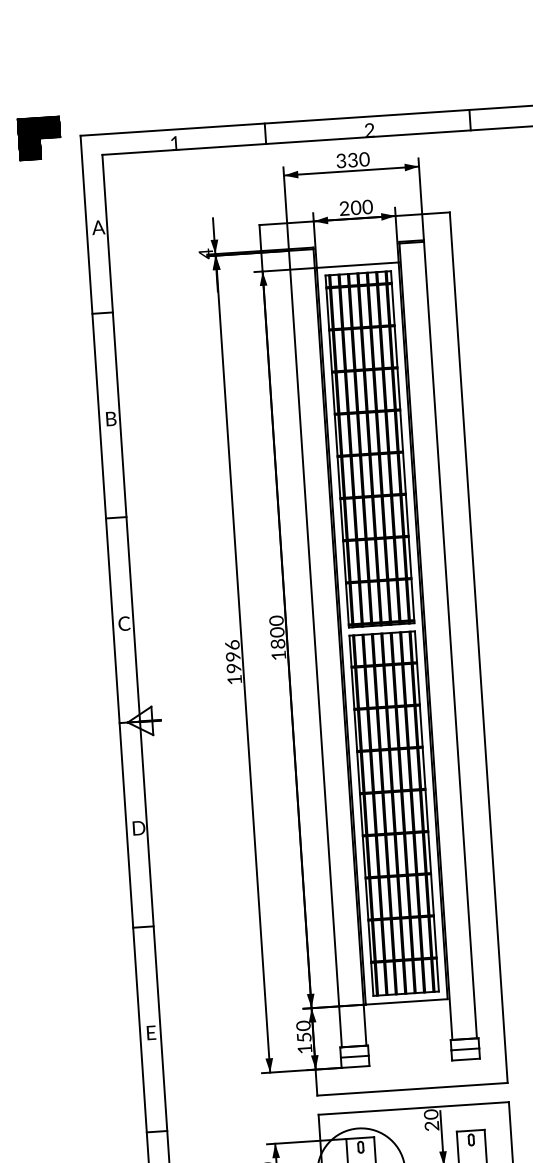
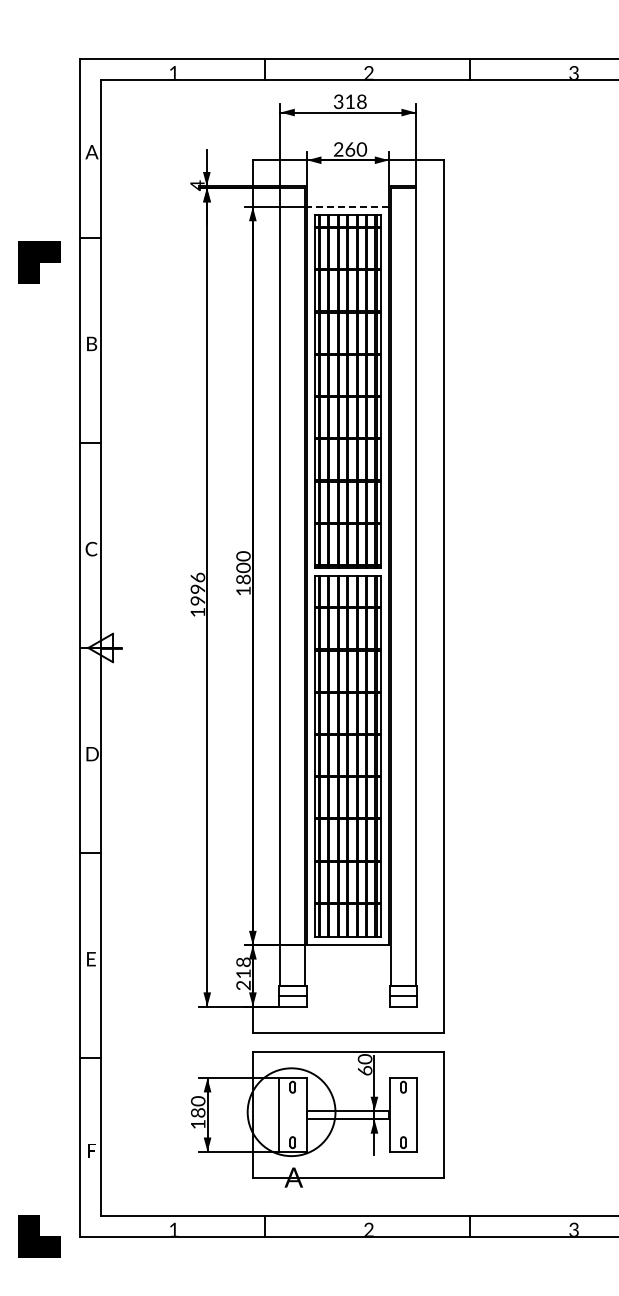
part: (40, 138) -> (39, 262), moved
text: (359, 159) -> (356, 101), 330 -> 318
text: (356, 207) -> (350, 149), 200 -> 260
line: (357, 264) -> (347, 206), solid -> dashed
text: (304, 1037) -> (243, 973), 150 -> 218
text: (431, 1125) -> (364, 1070), 20 -> 60

